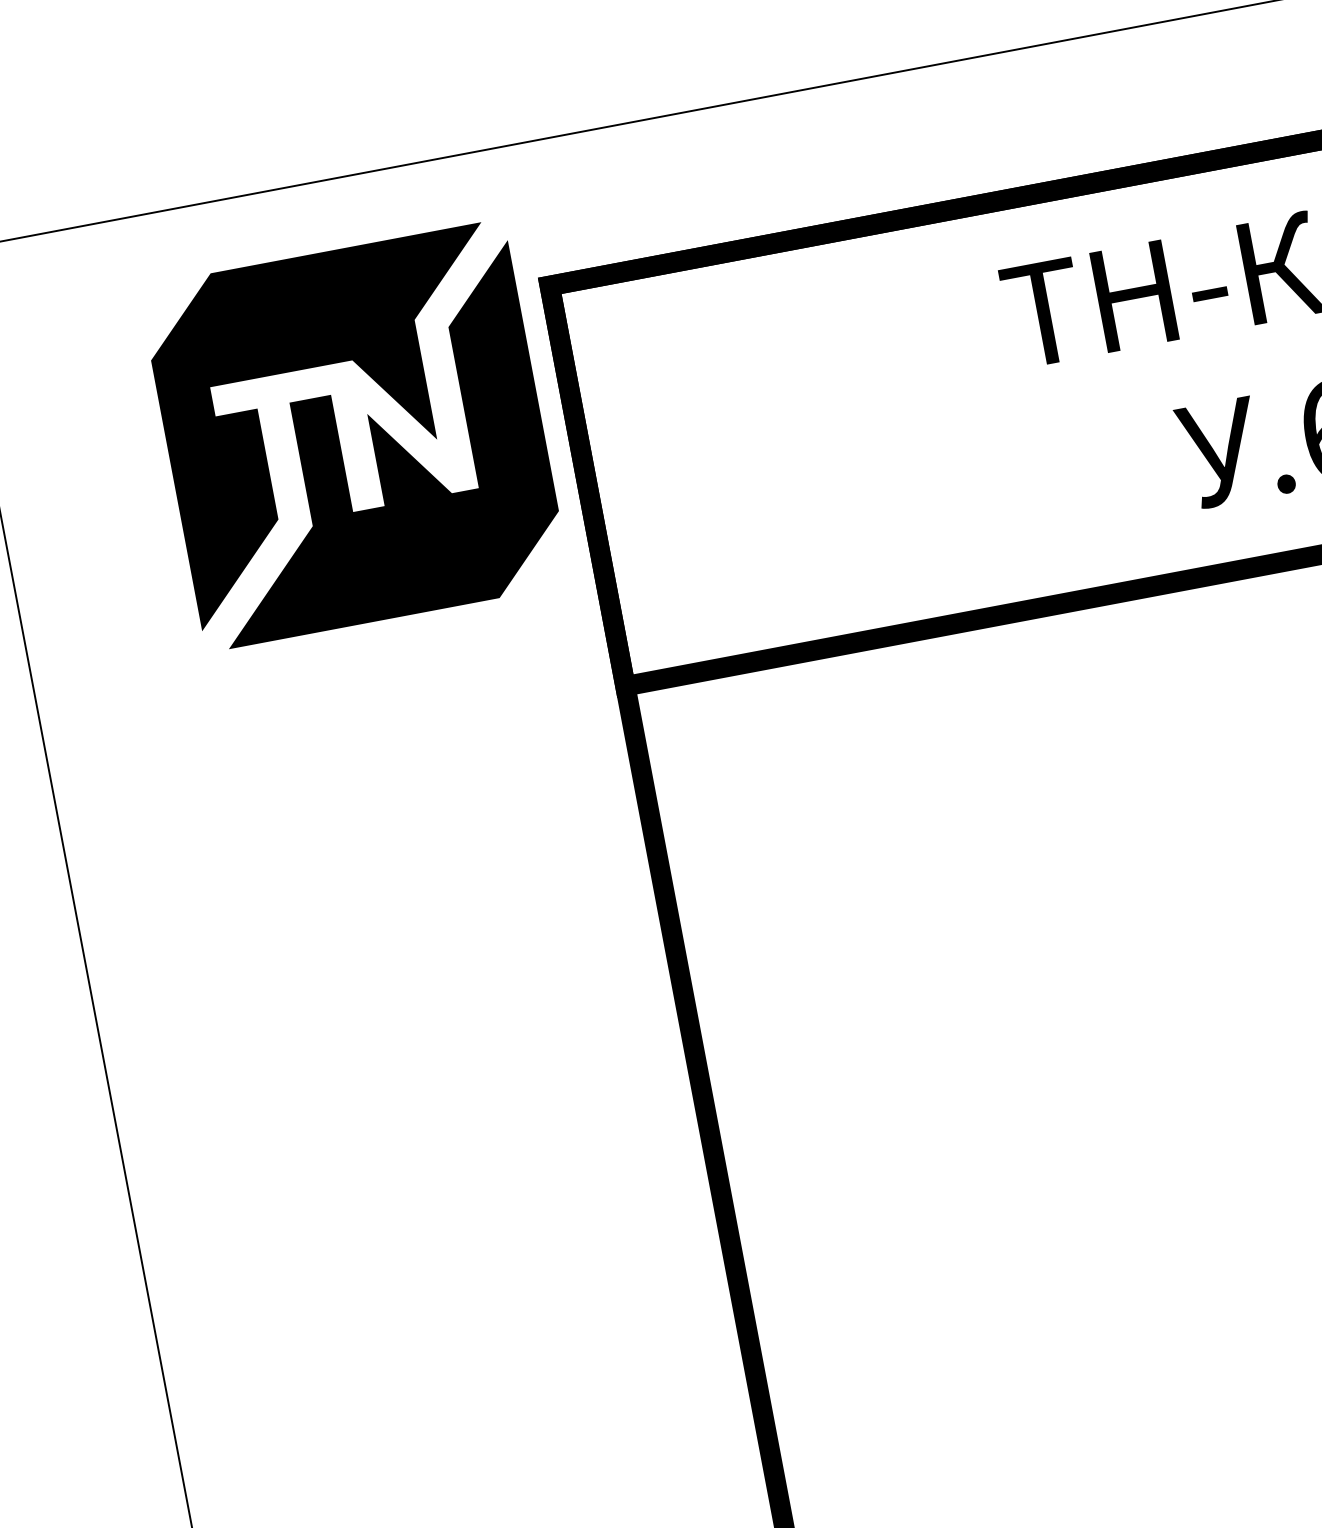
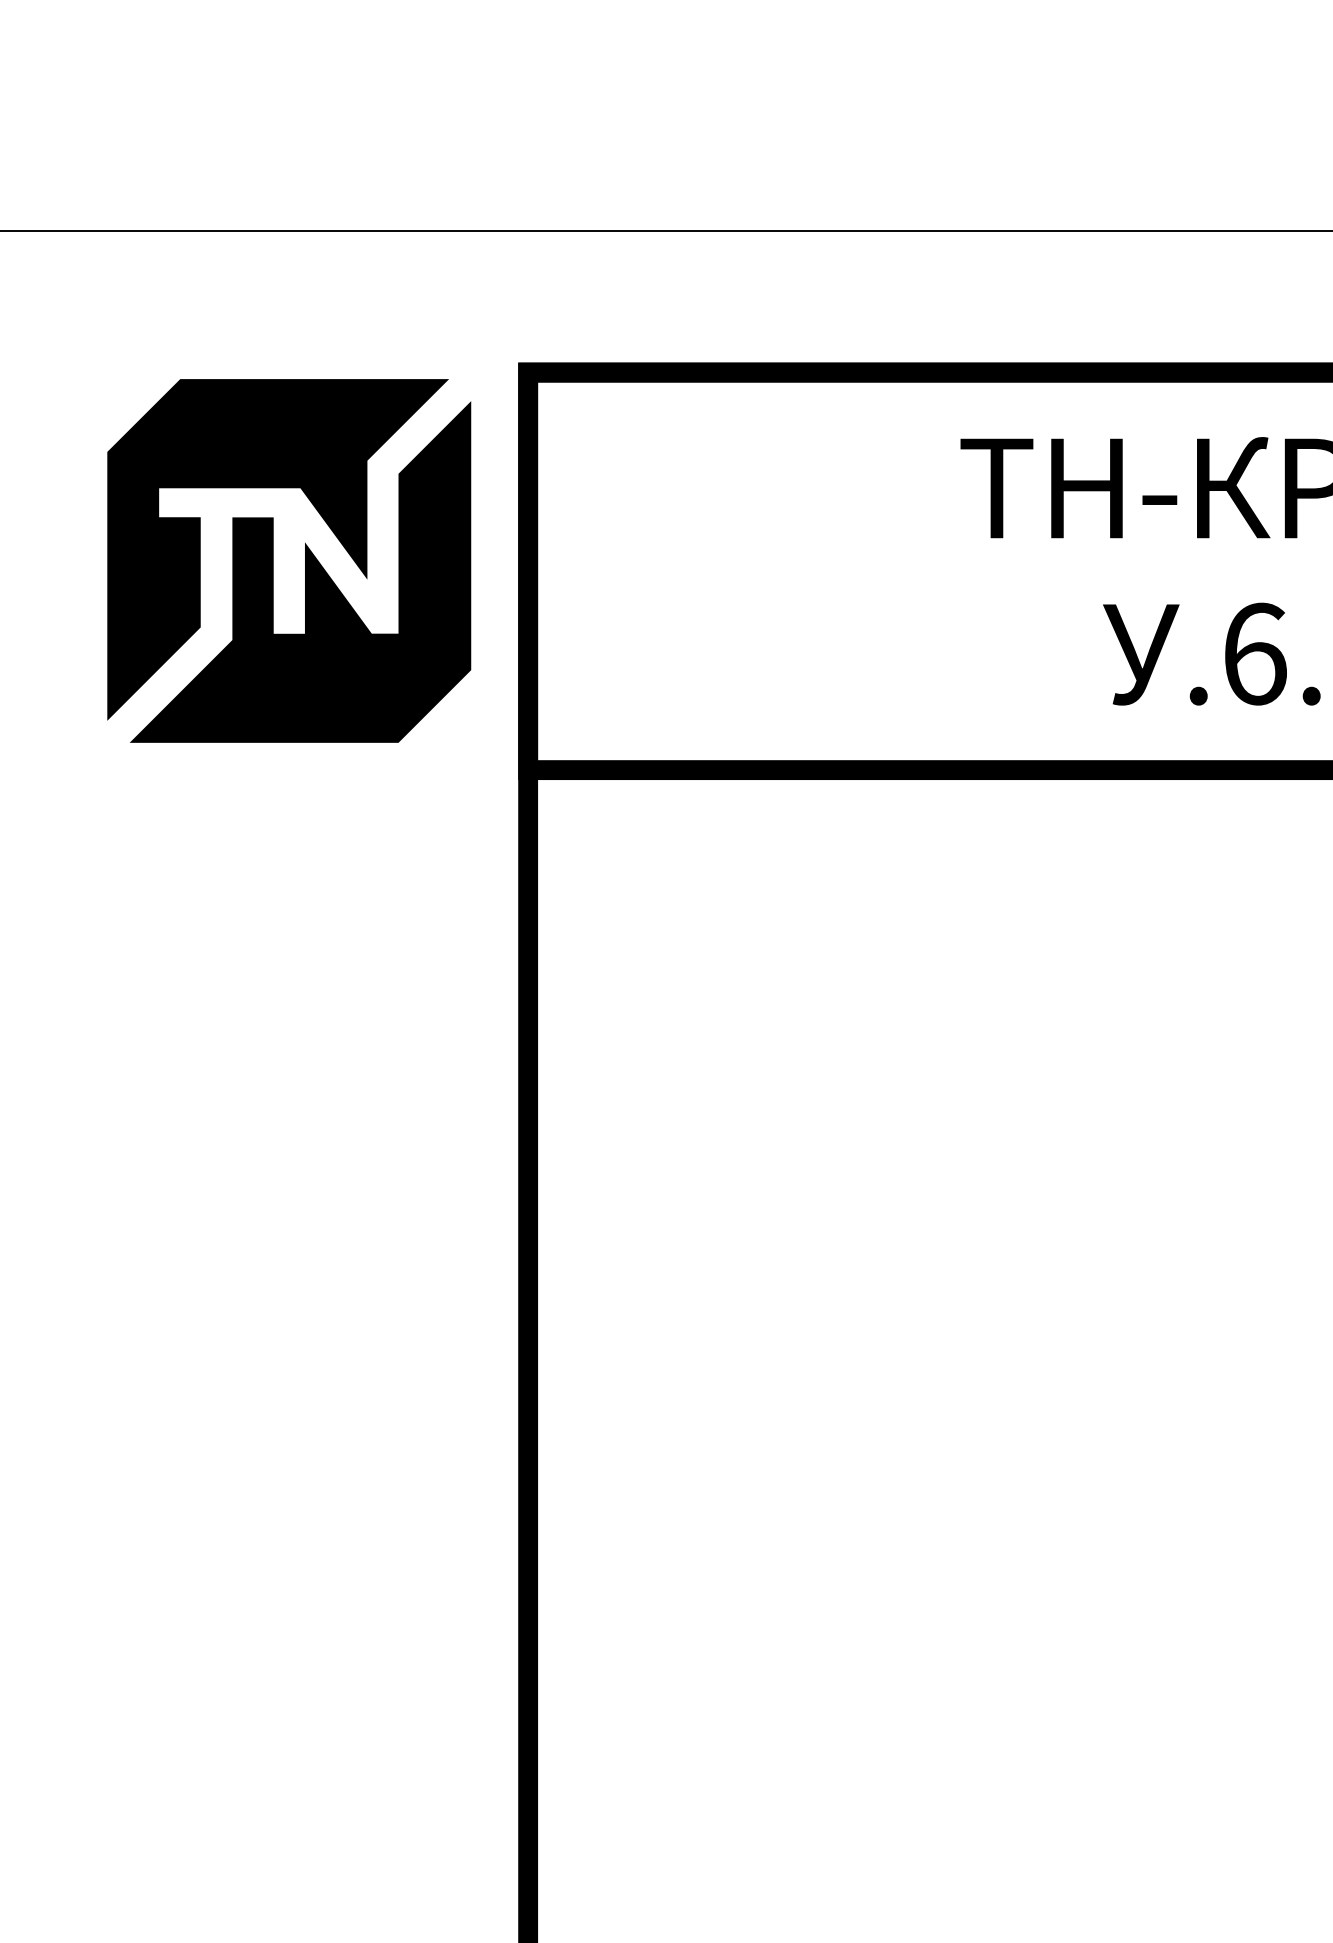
part: (339, 438) -> (273, 560), moved

